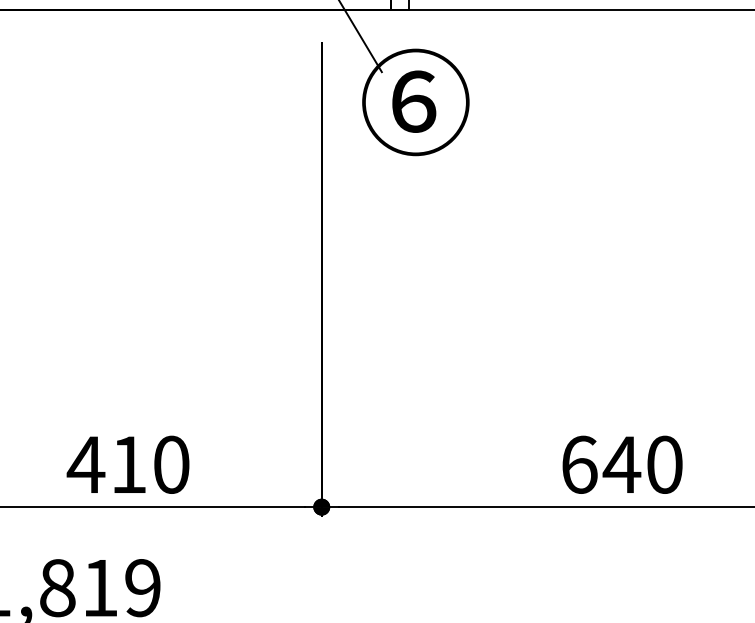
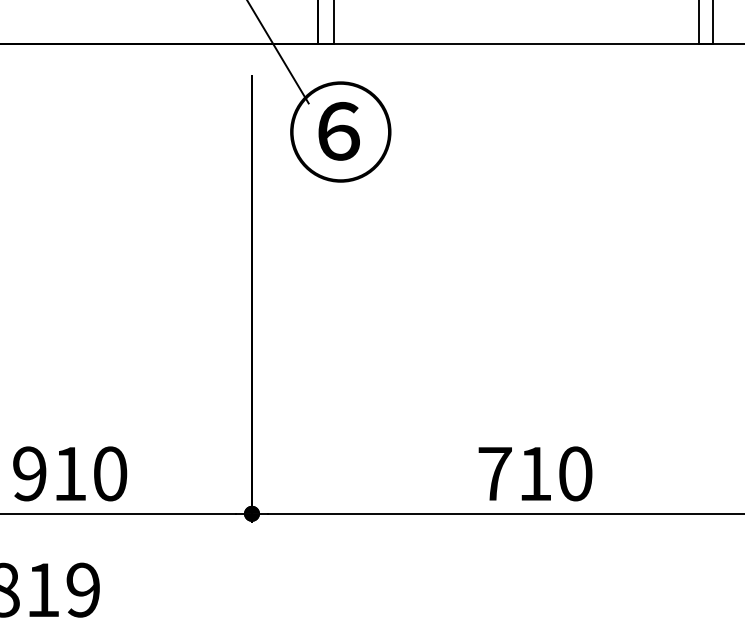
text: (85, 464) -> (29, 473), 410 -> 910
text: (601, 464) -> (515, 473), 640 -> 710

